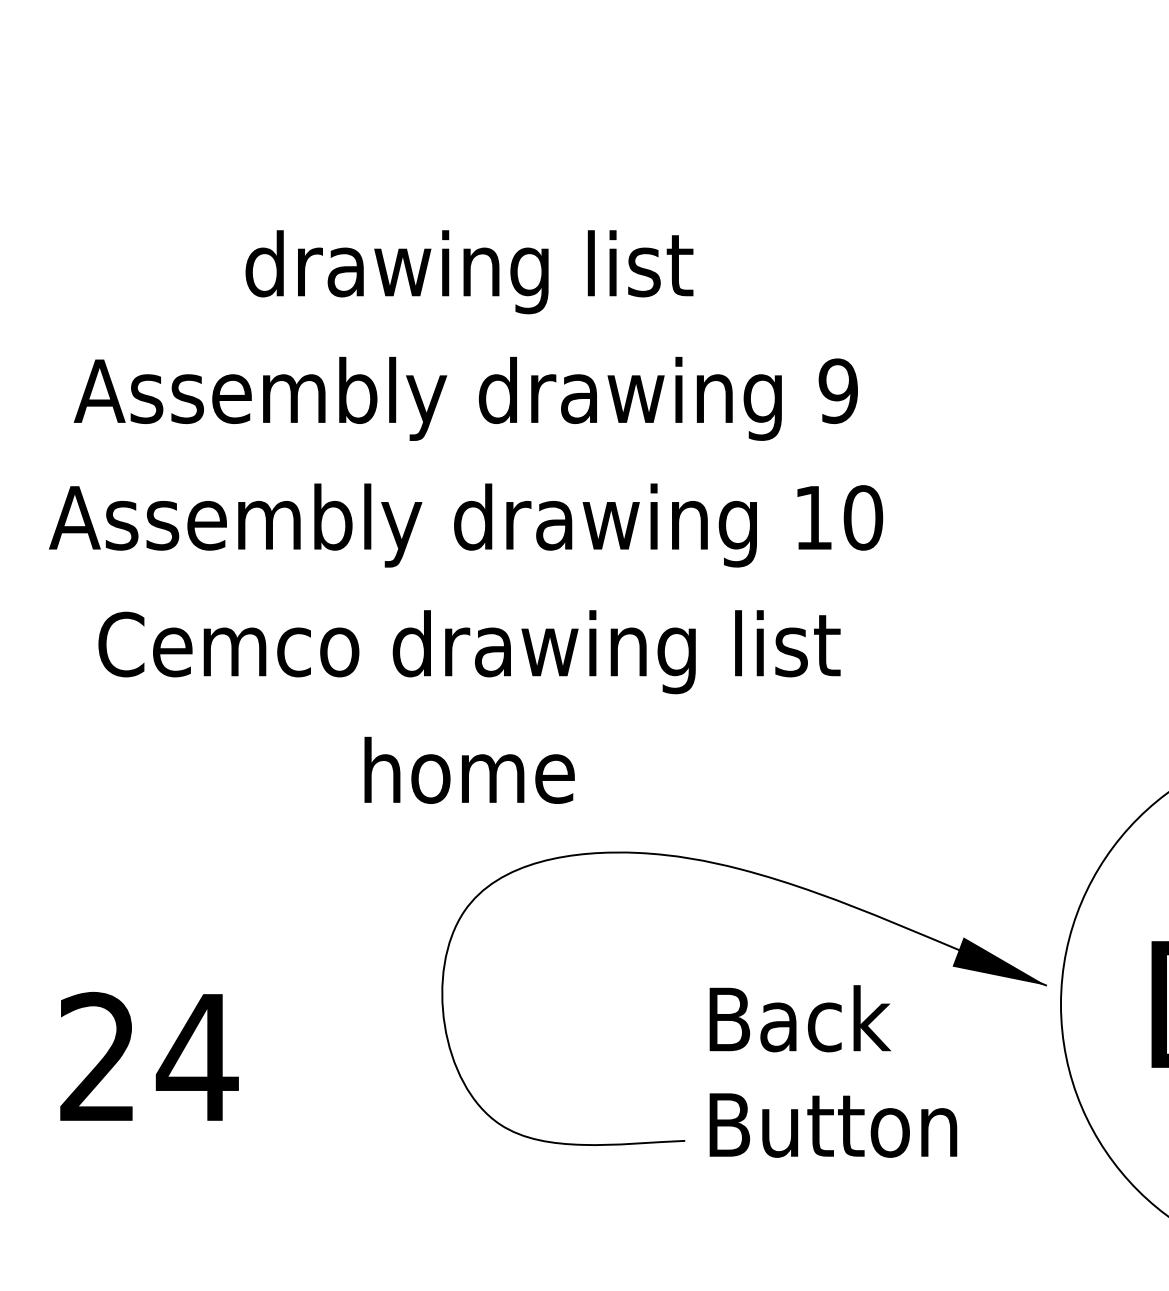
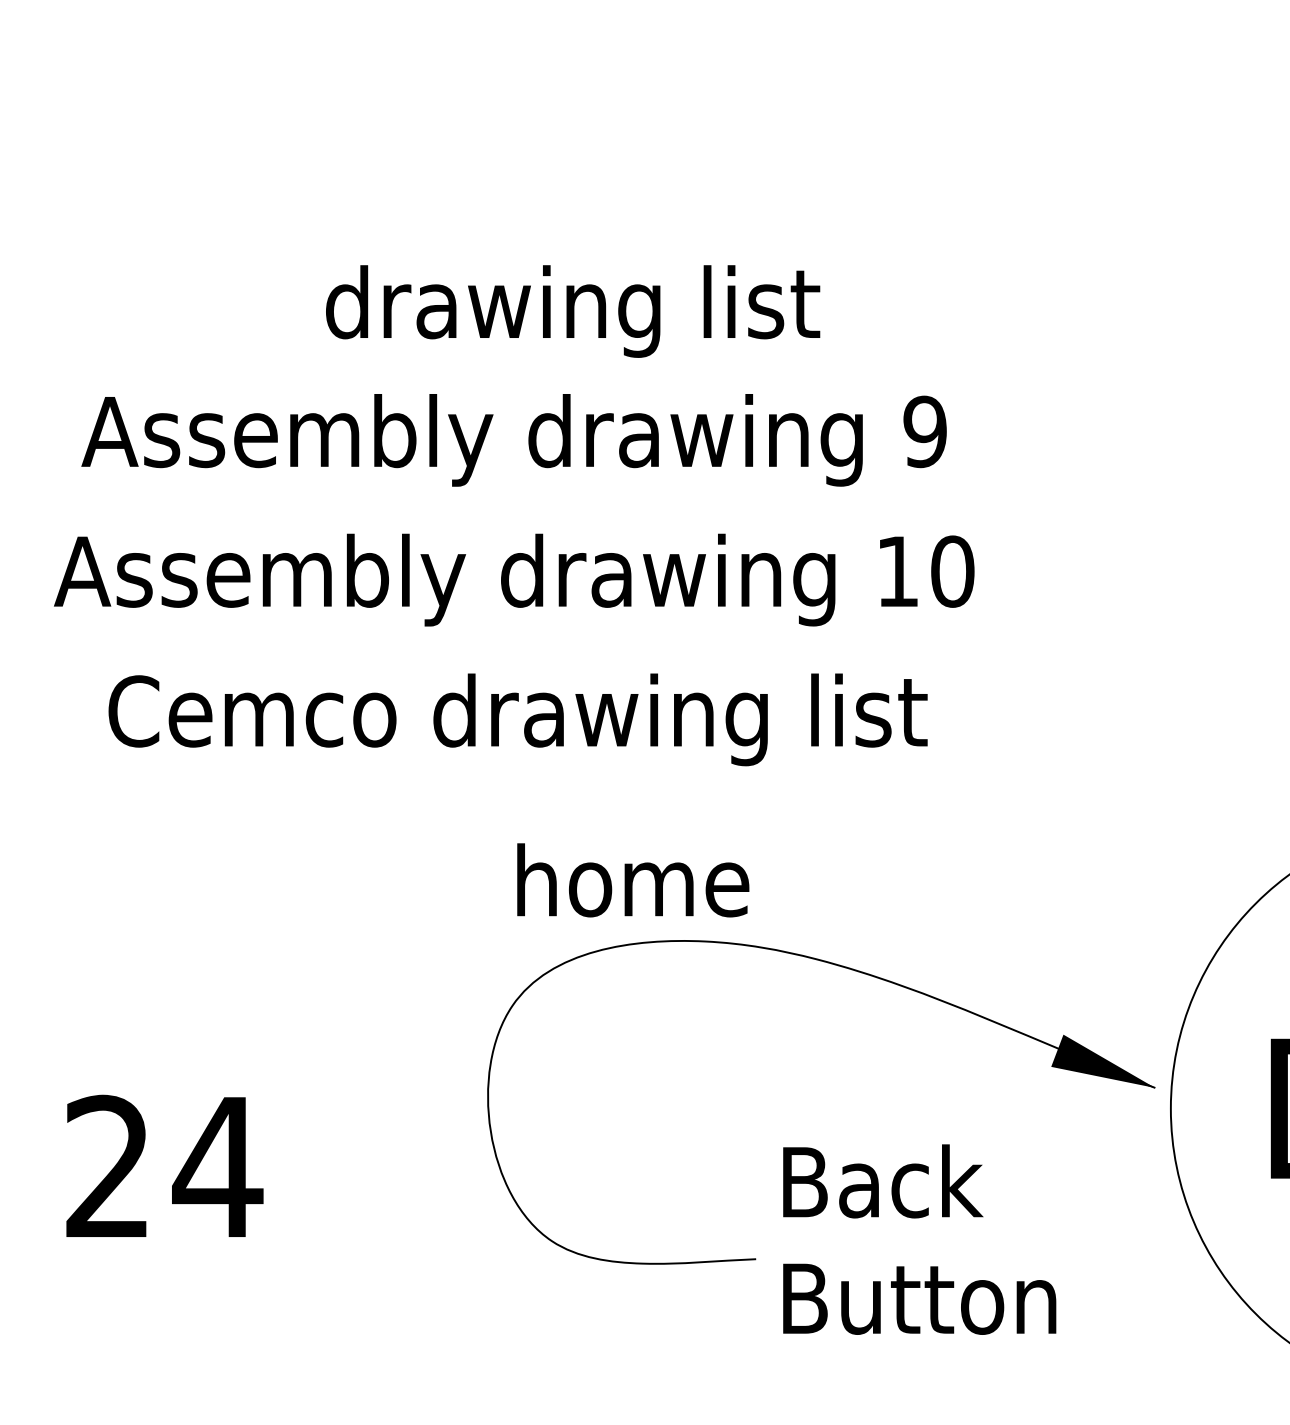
text: (469, 272) -> (573, 311), moved
text: (469, 770) -> (633, 880), moved
text: (833, 1071) -> (919, 1239), moved

